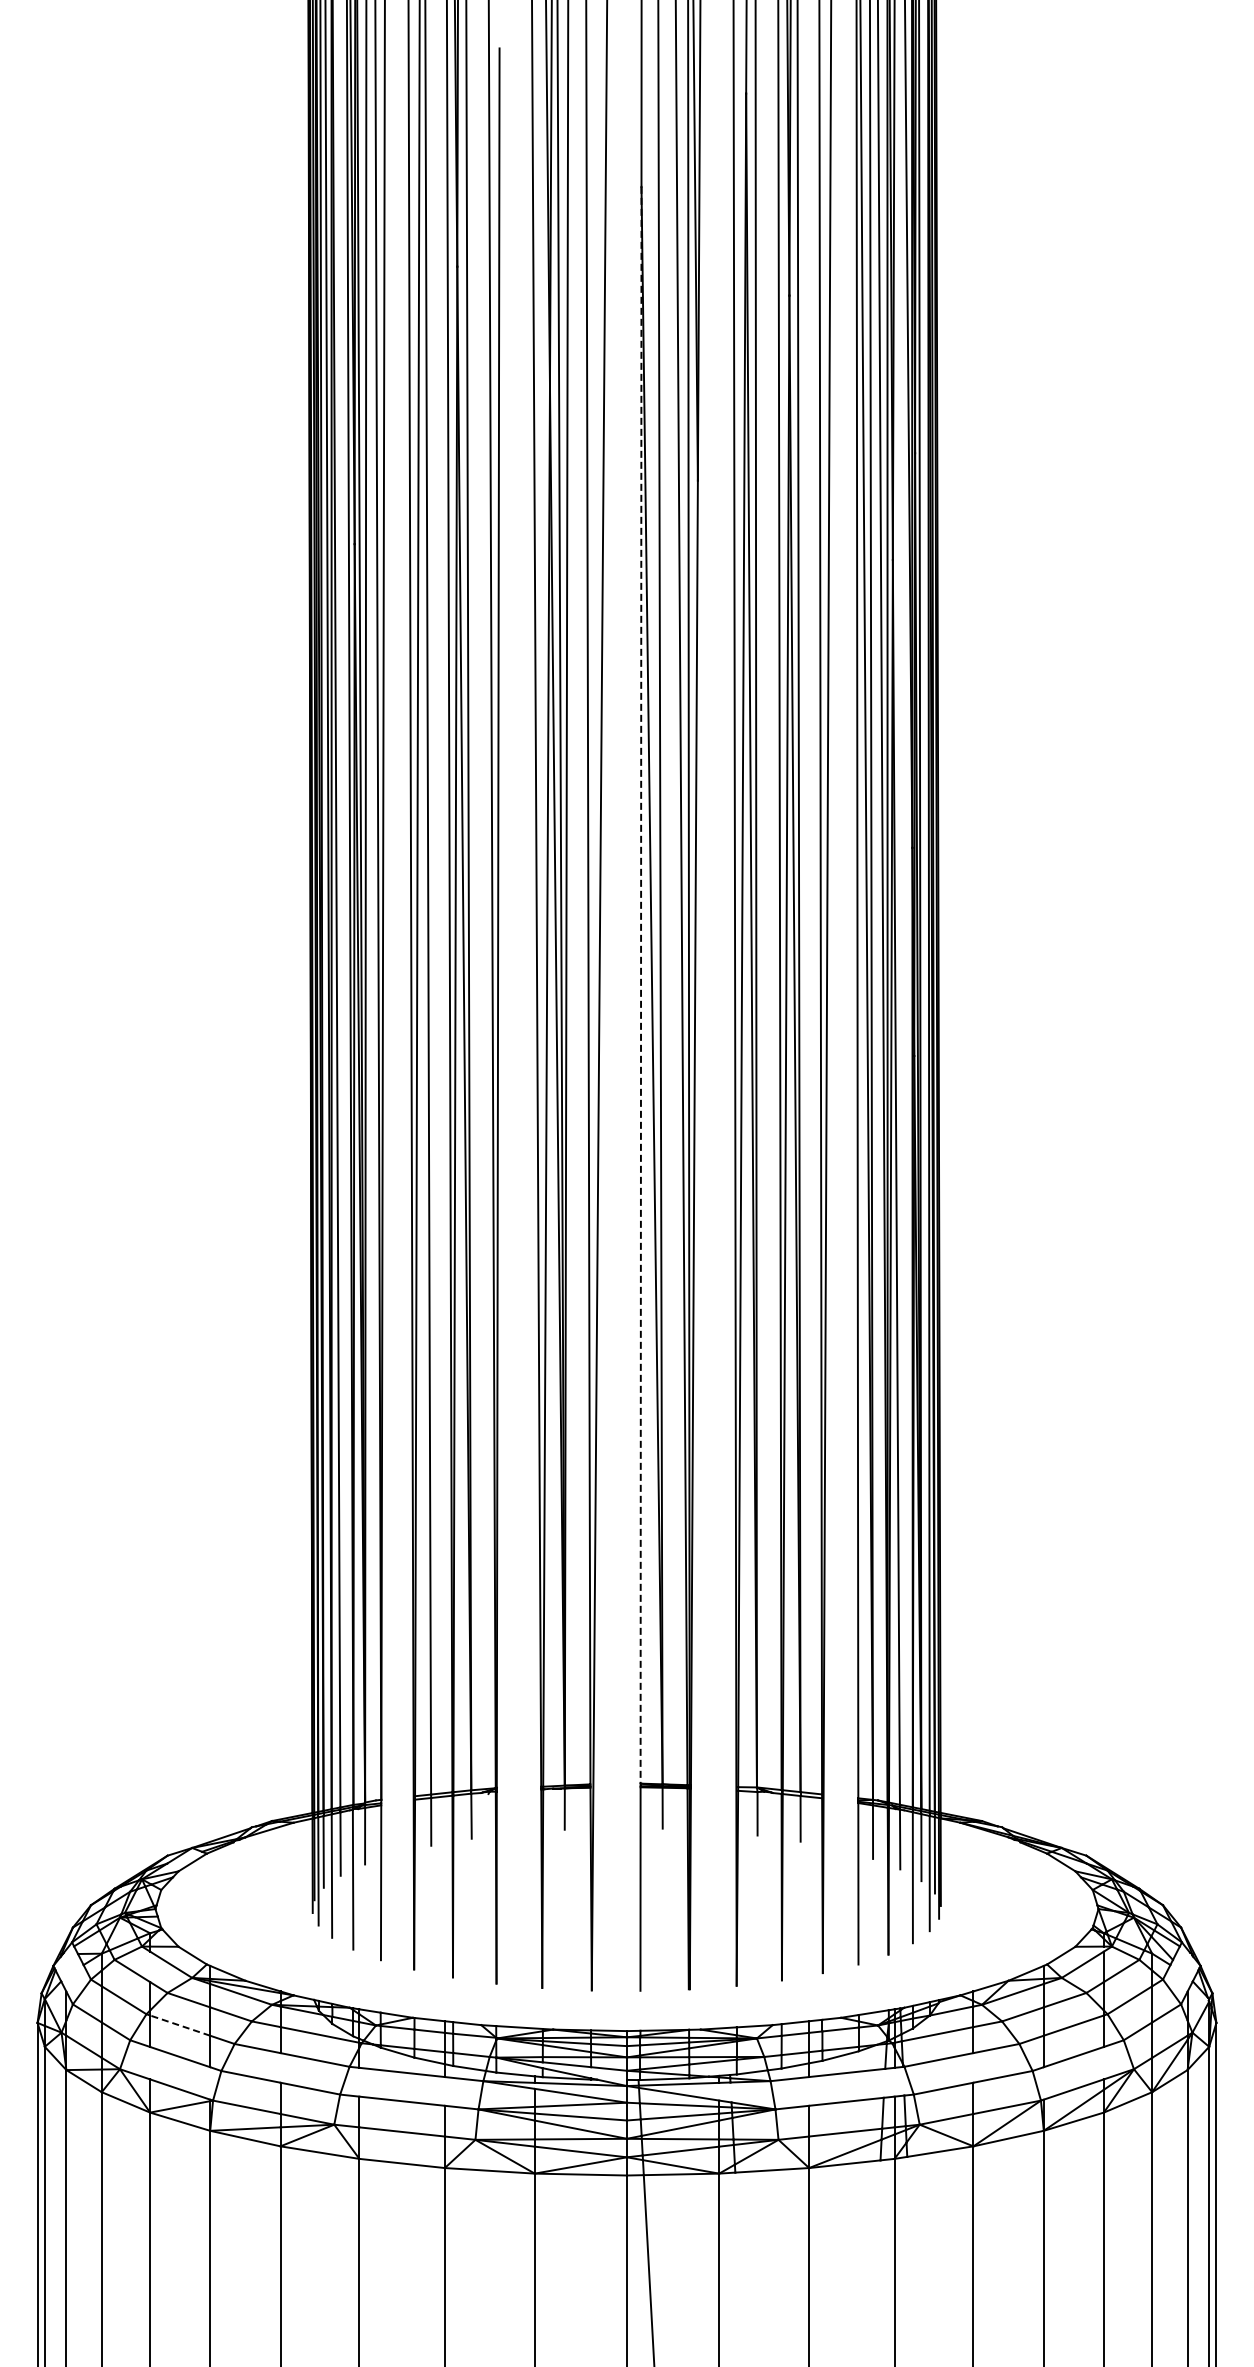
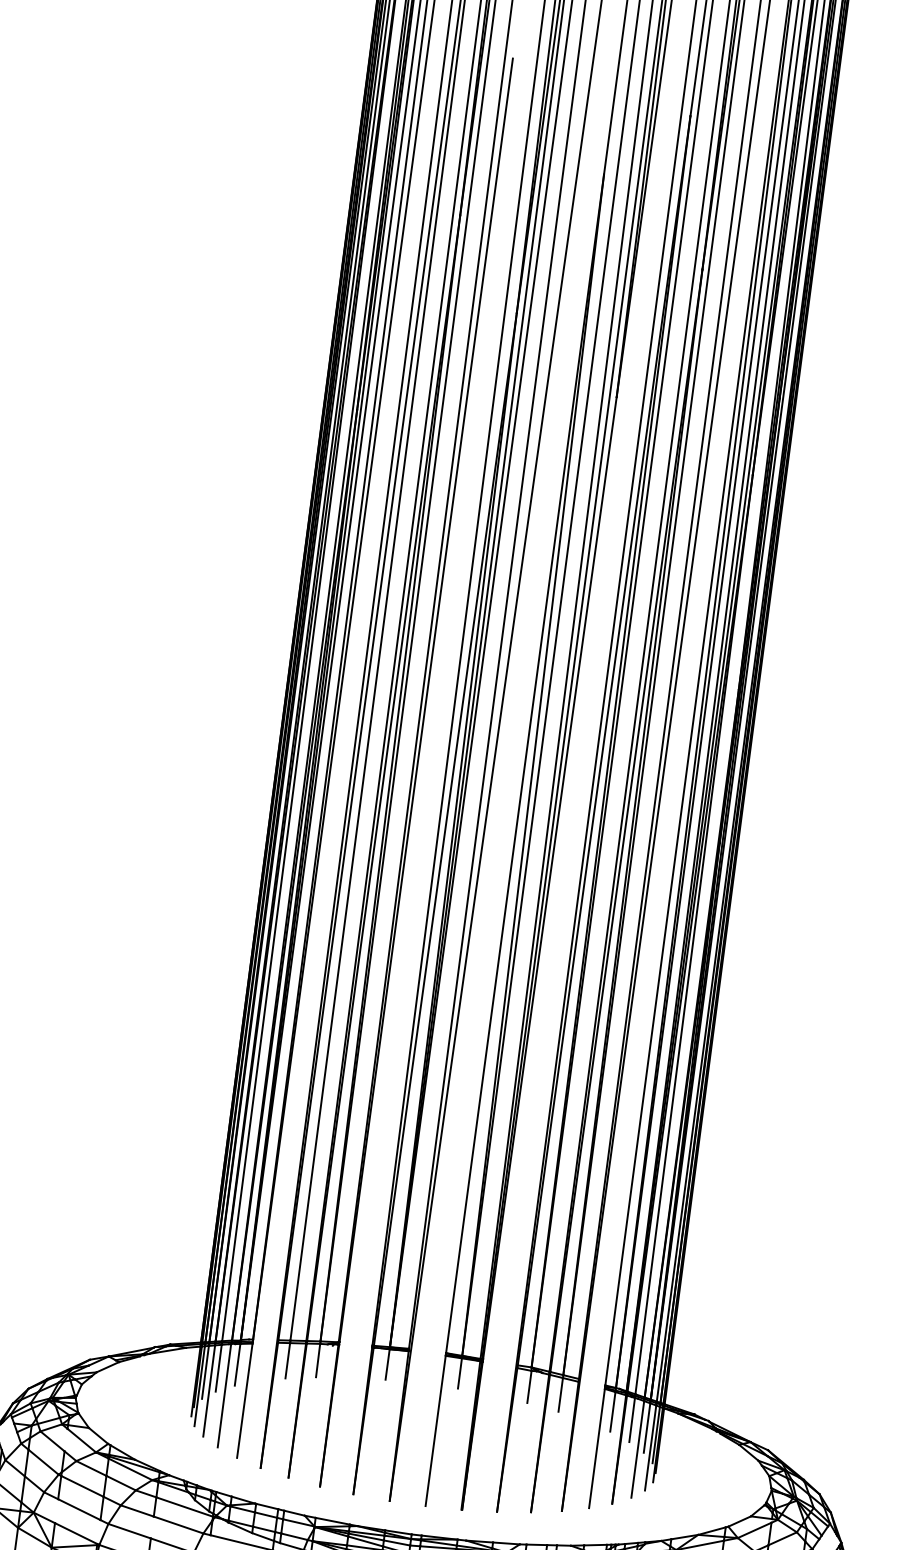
line: (641, 985) -> (525, 764), dashed -> solid
line: (180, 2025) -> (82, 1486), dashed -> solid

